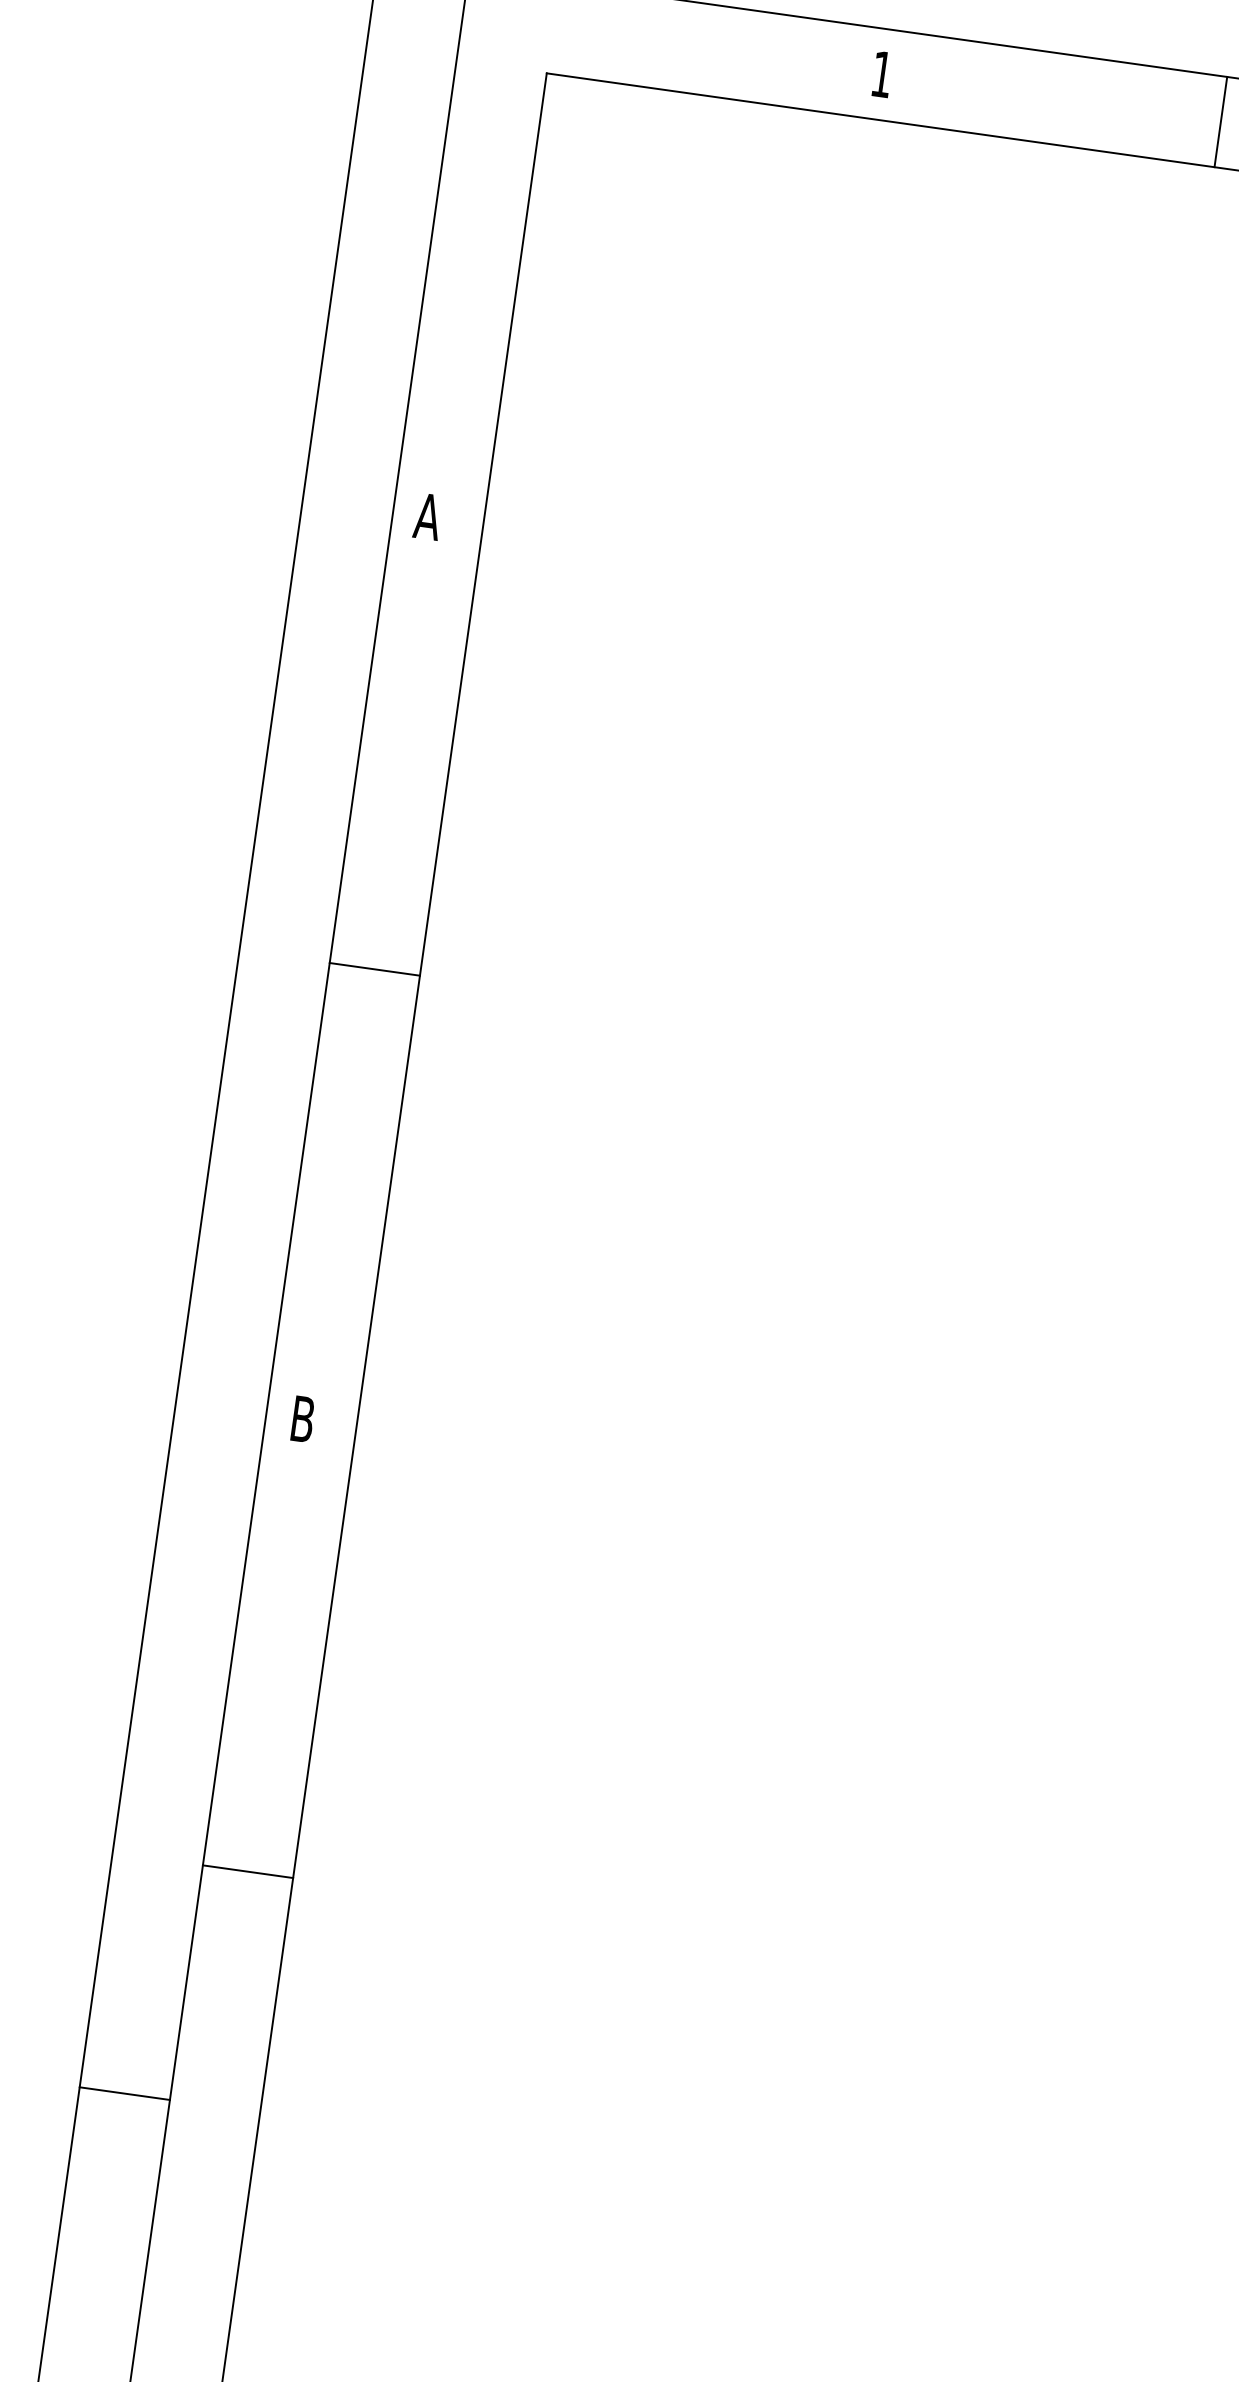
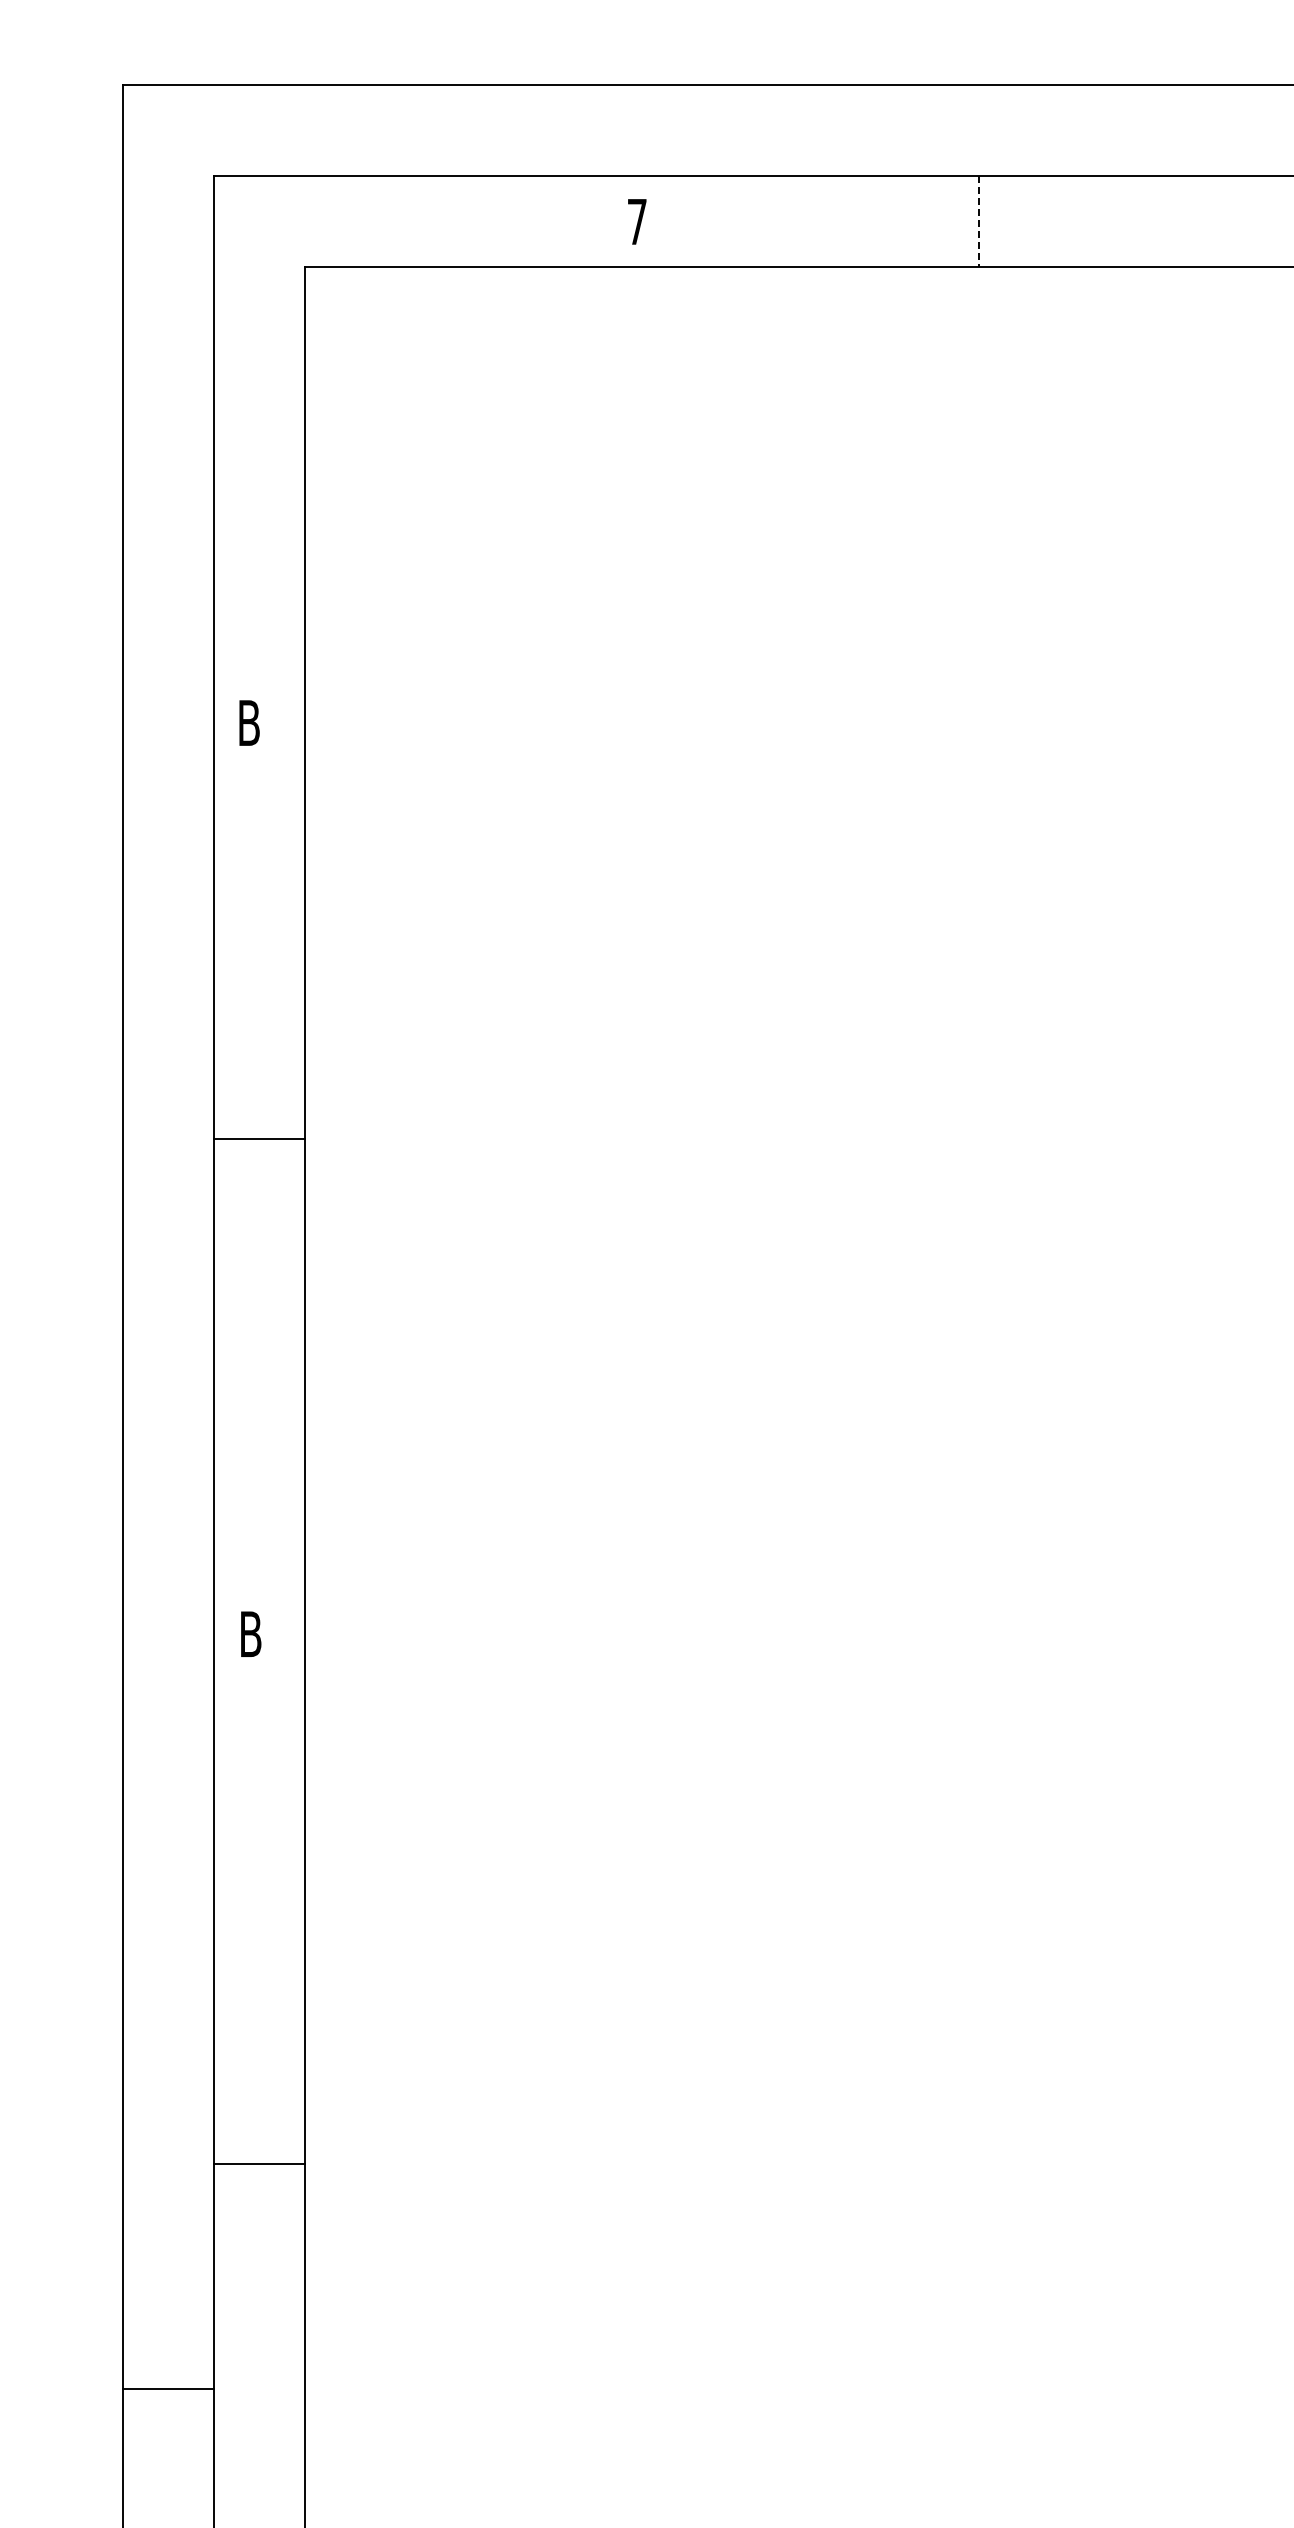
text: (882, 74) -> (637, 221), 1 -> 7
line: (1221, 121) -> (979, 221), solid -> dashed
text: (428, 516) -> (249, 722), A -> B
line: (374, 969) -> (259, 1138), moved
line: (248, 1871) -> (259, 2163), moved
line: (124, 2093) -> (167, 2388), moved

